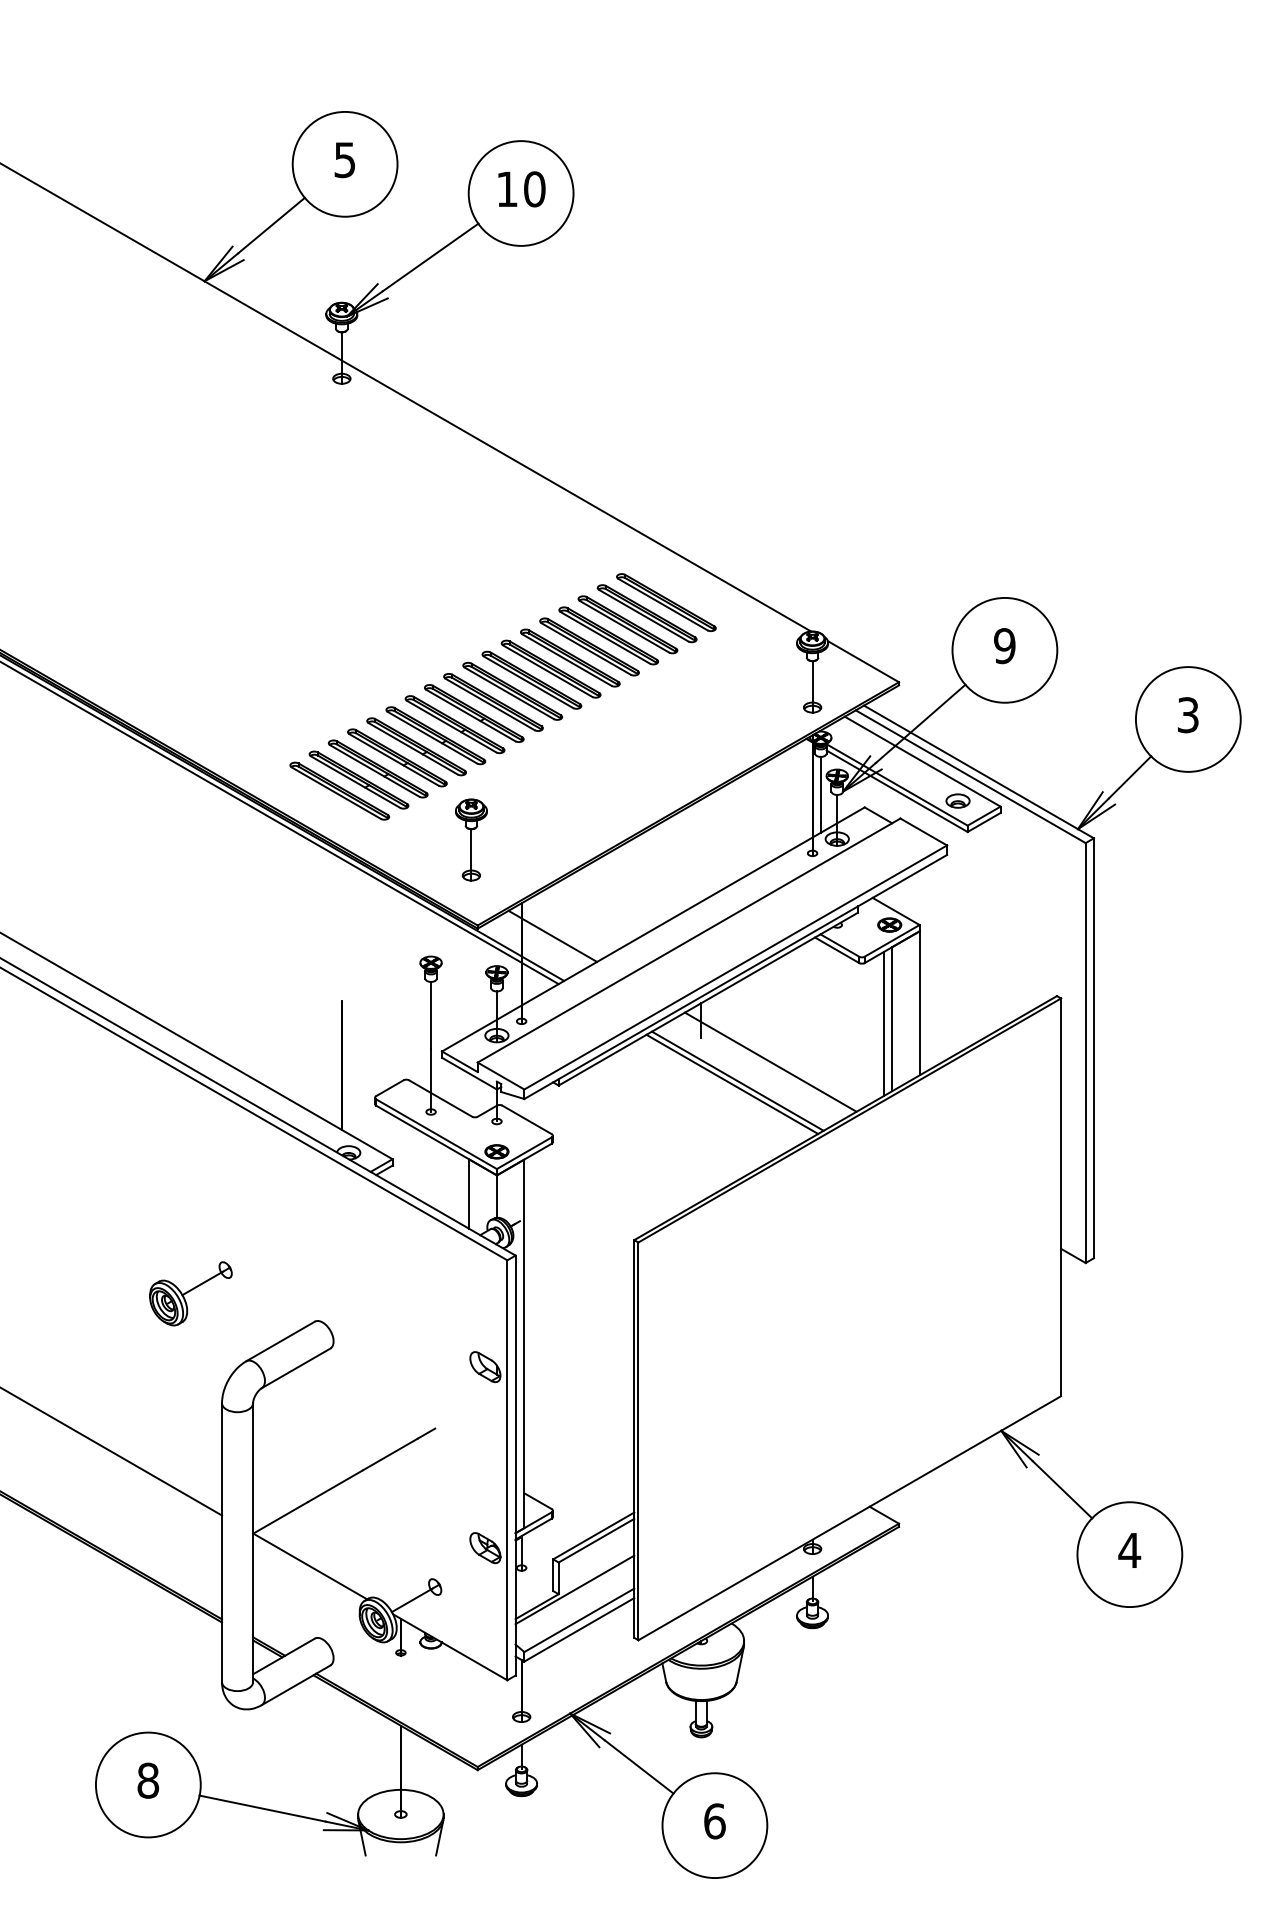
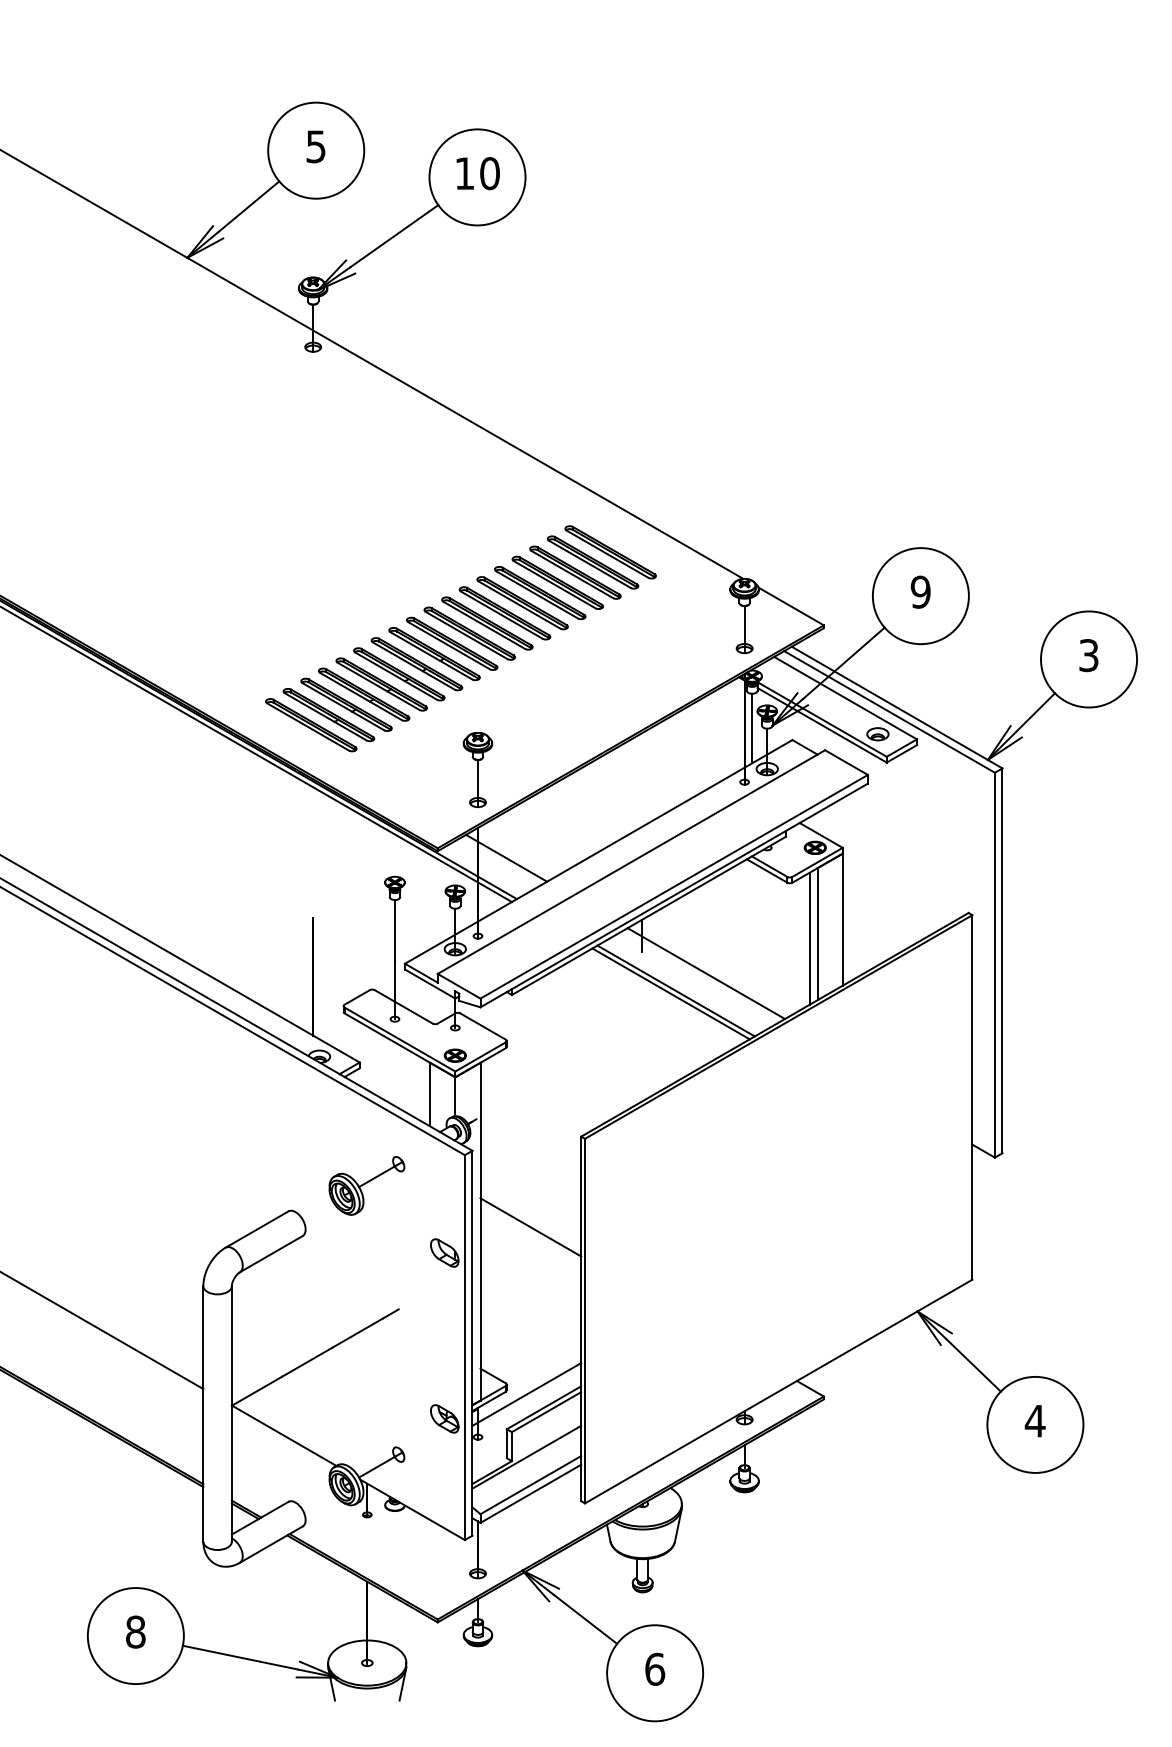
part: (470, 839) -> (477, 769), moved
part: (190, 1293) -> (366, 1185), moved
line: (578, 1339) -> (530, 1227), added
line: (574, 1521) -> (526, 1394), added

